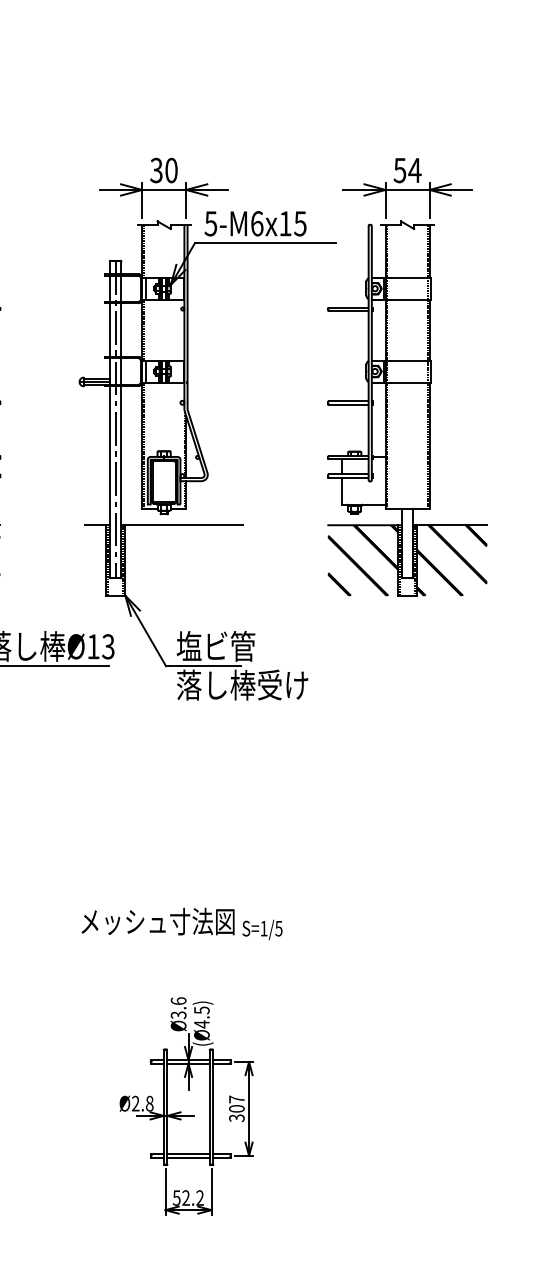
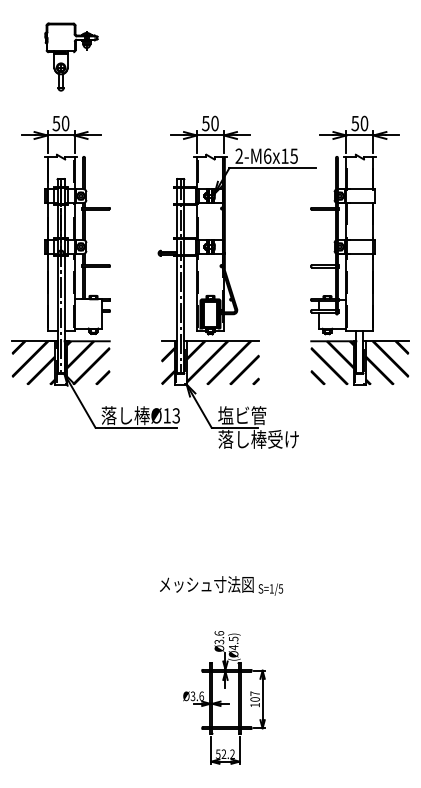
text: (155, 168) -> (205, 122), 30 -> 50
text: (415, 170) -> (364, 123), 54 -> 50
text: (209, 222) -> (238, 155), 5-M6x15 -> 2-M6x15
hatch: (164, 559) -> (210, 362), added
text: (141, 1103) -> (196, 696), Ø2.8 -> Ø3.6
text: (235, 1118) -> (254, 705), 307 -> 107

